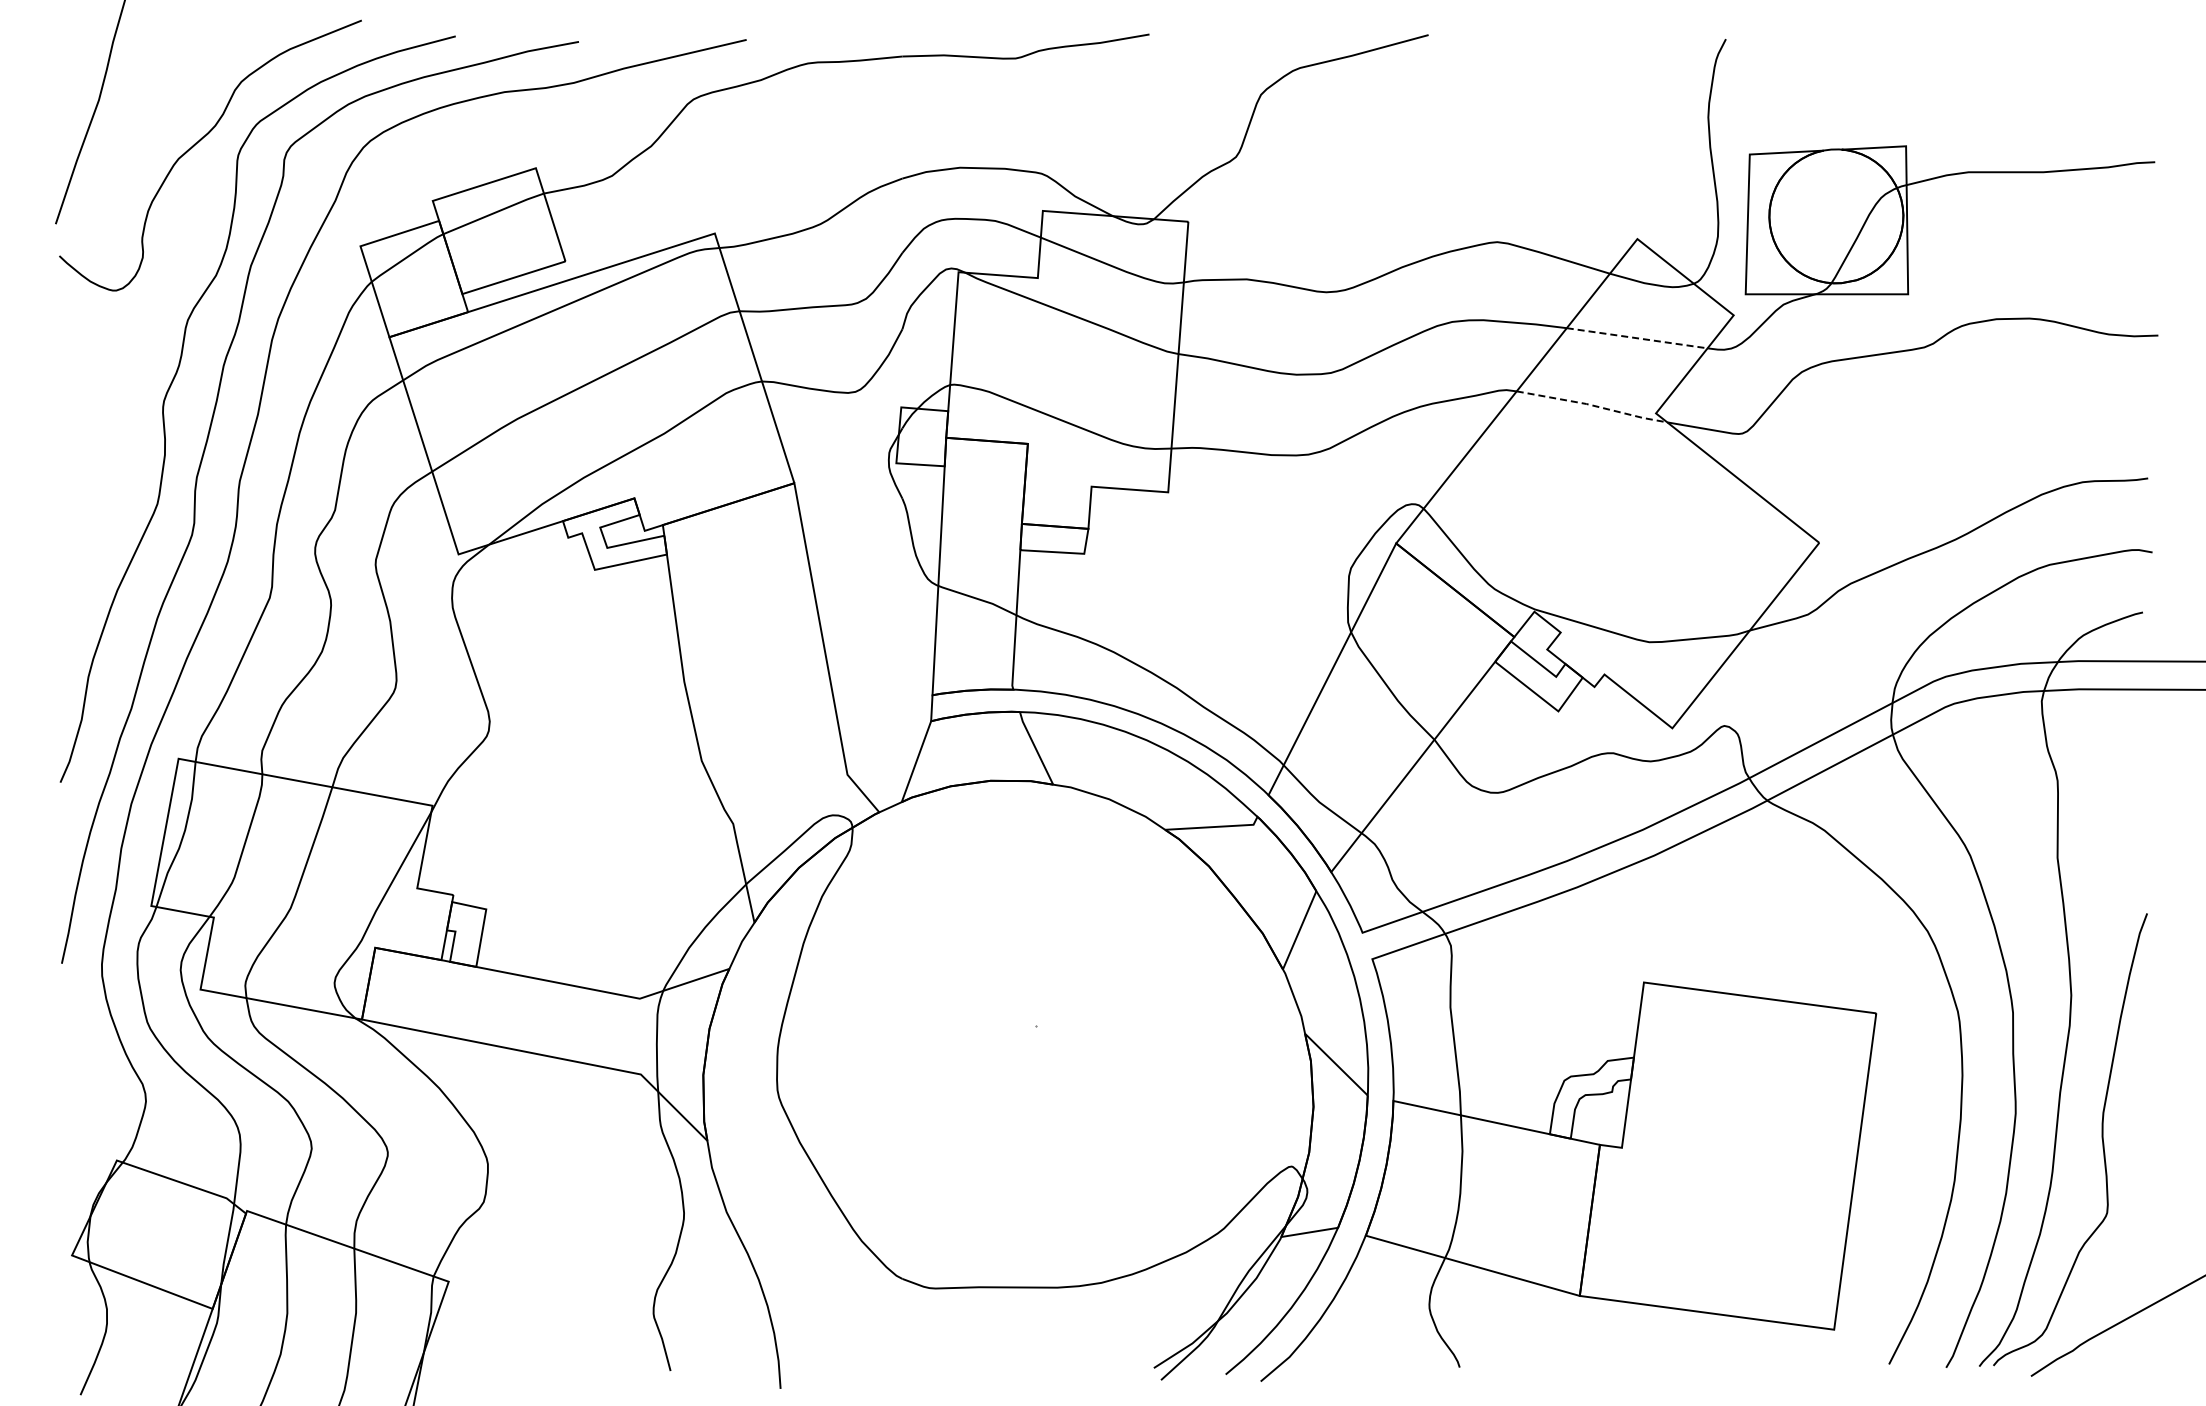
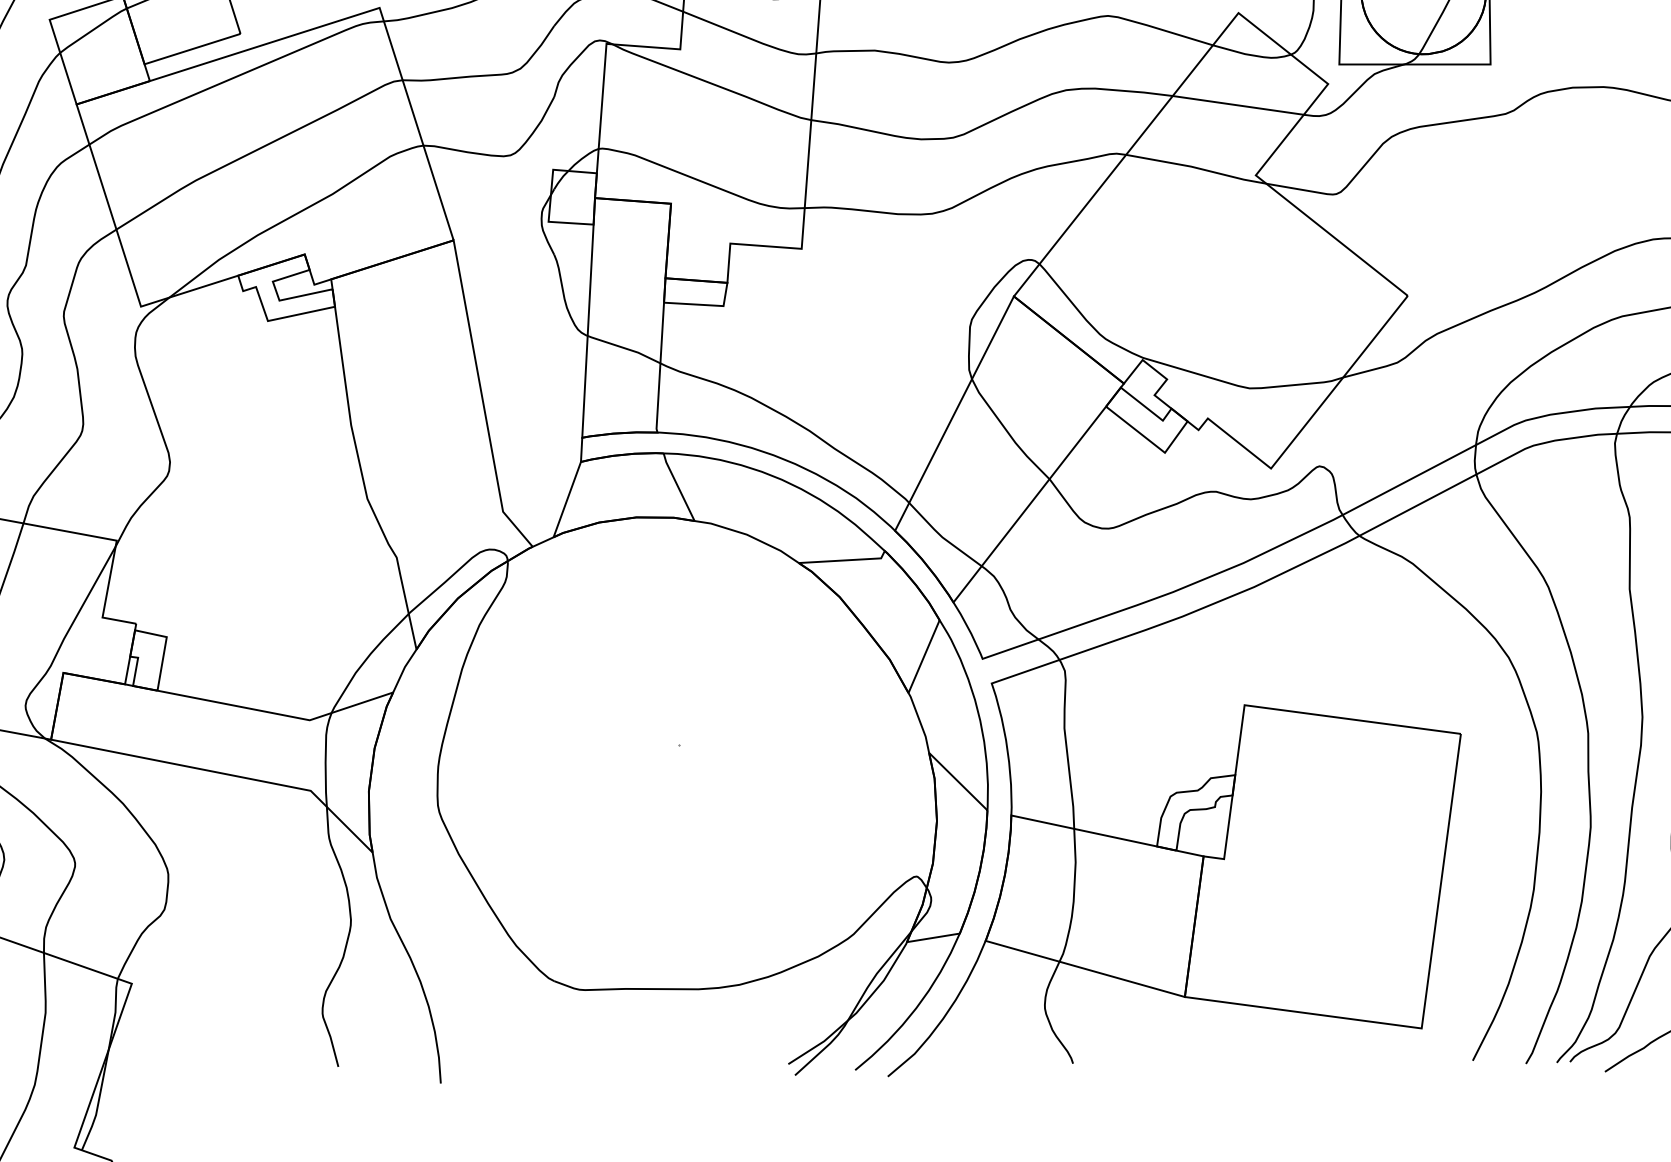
line: (1637, 338) -> (1238, 105), dashed -> solid
line: (1593, 405) -> (1197, 168), dashed -> solid

